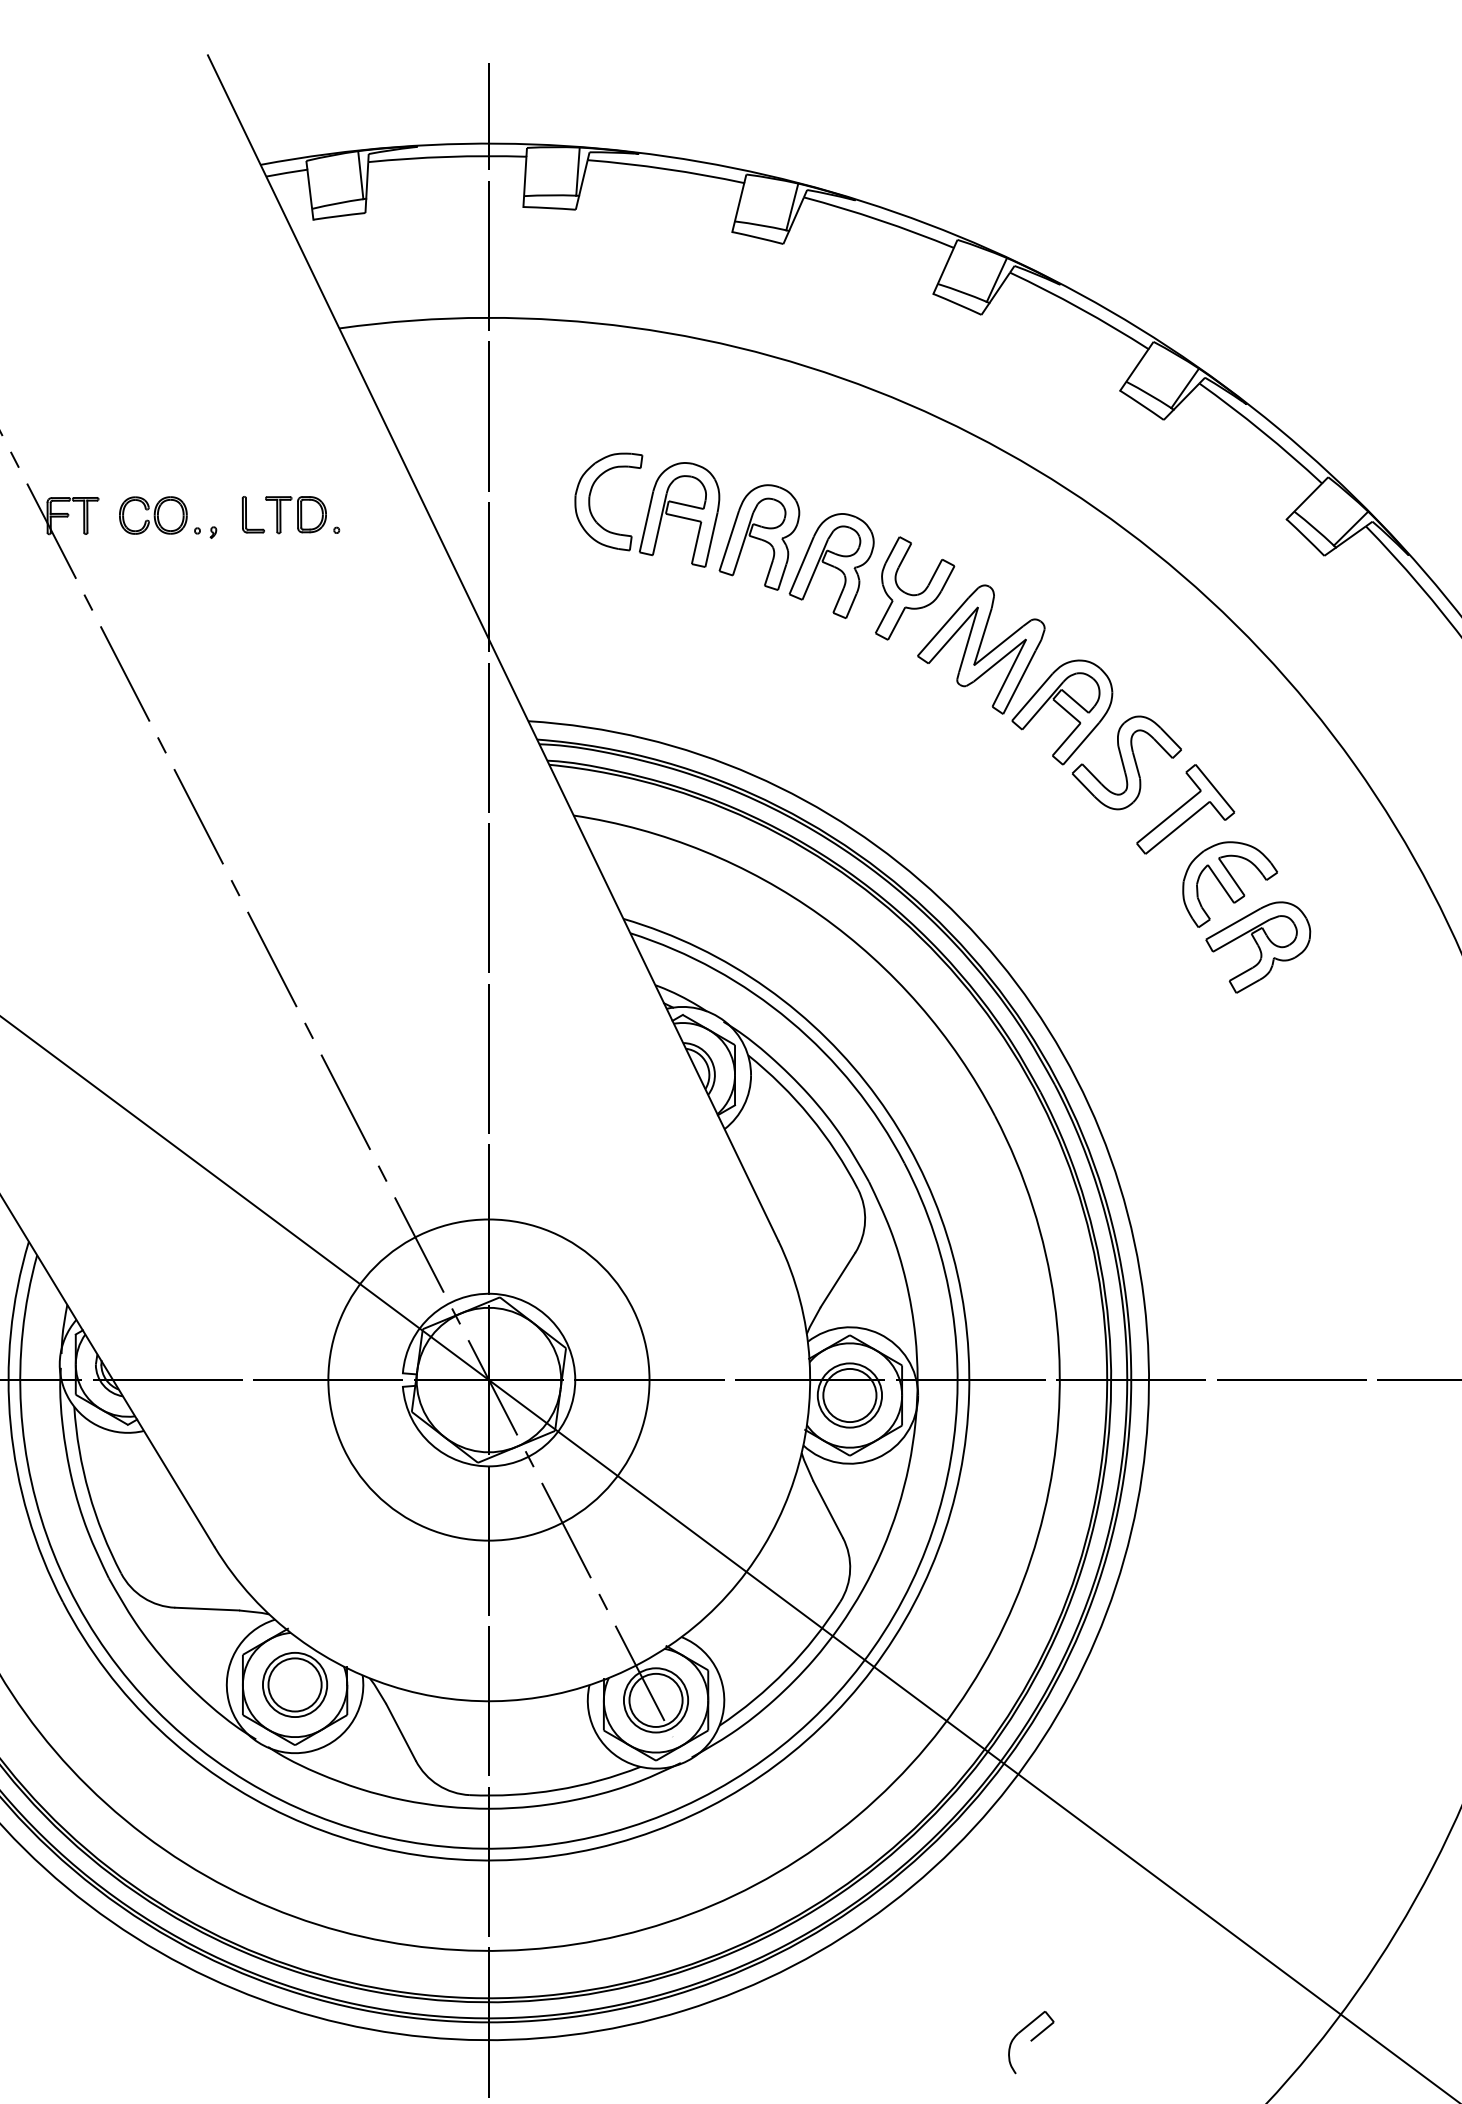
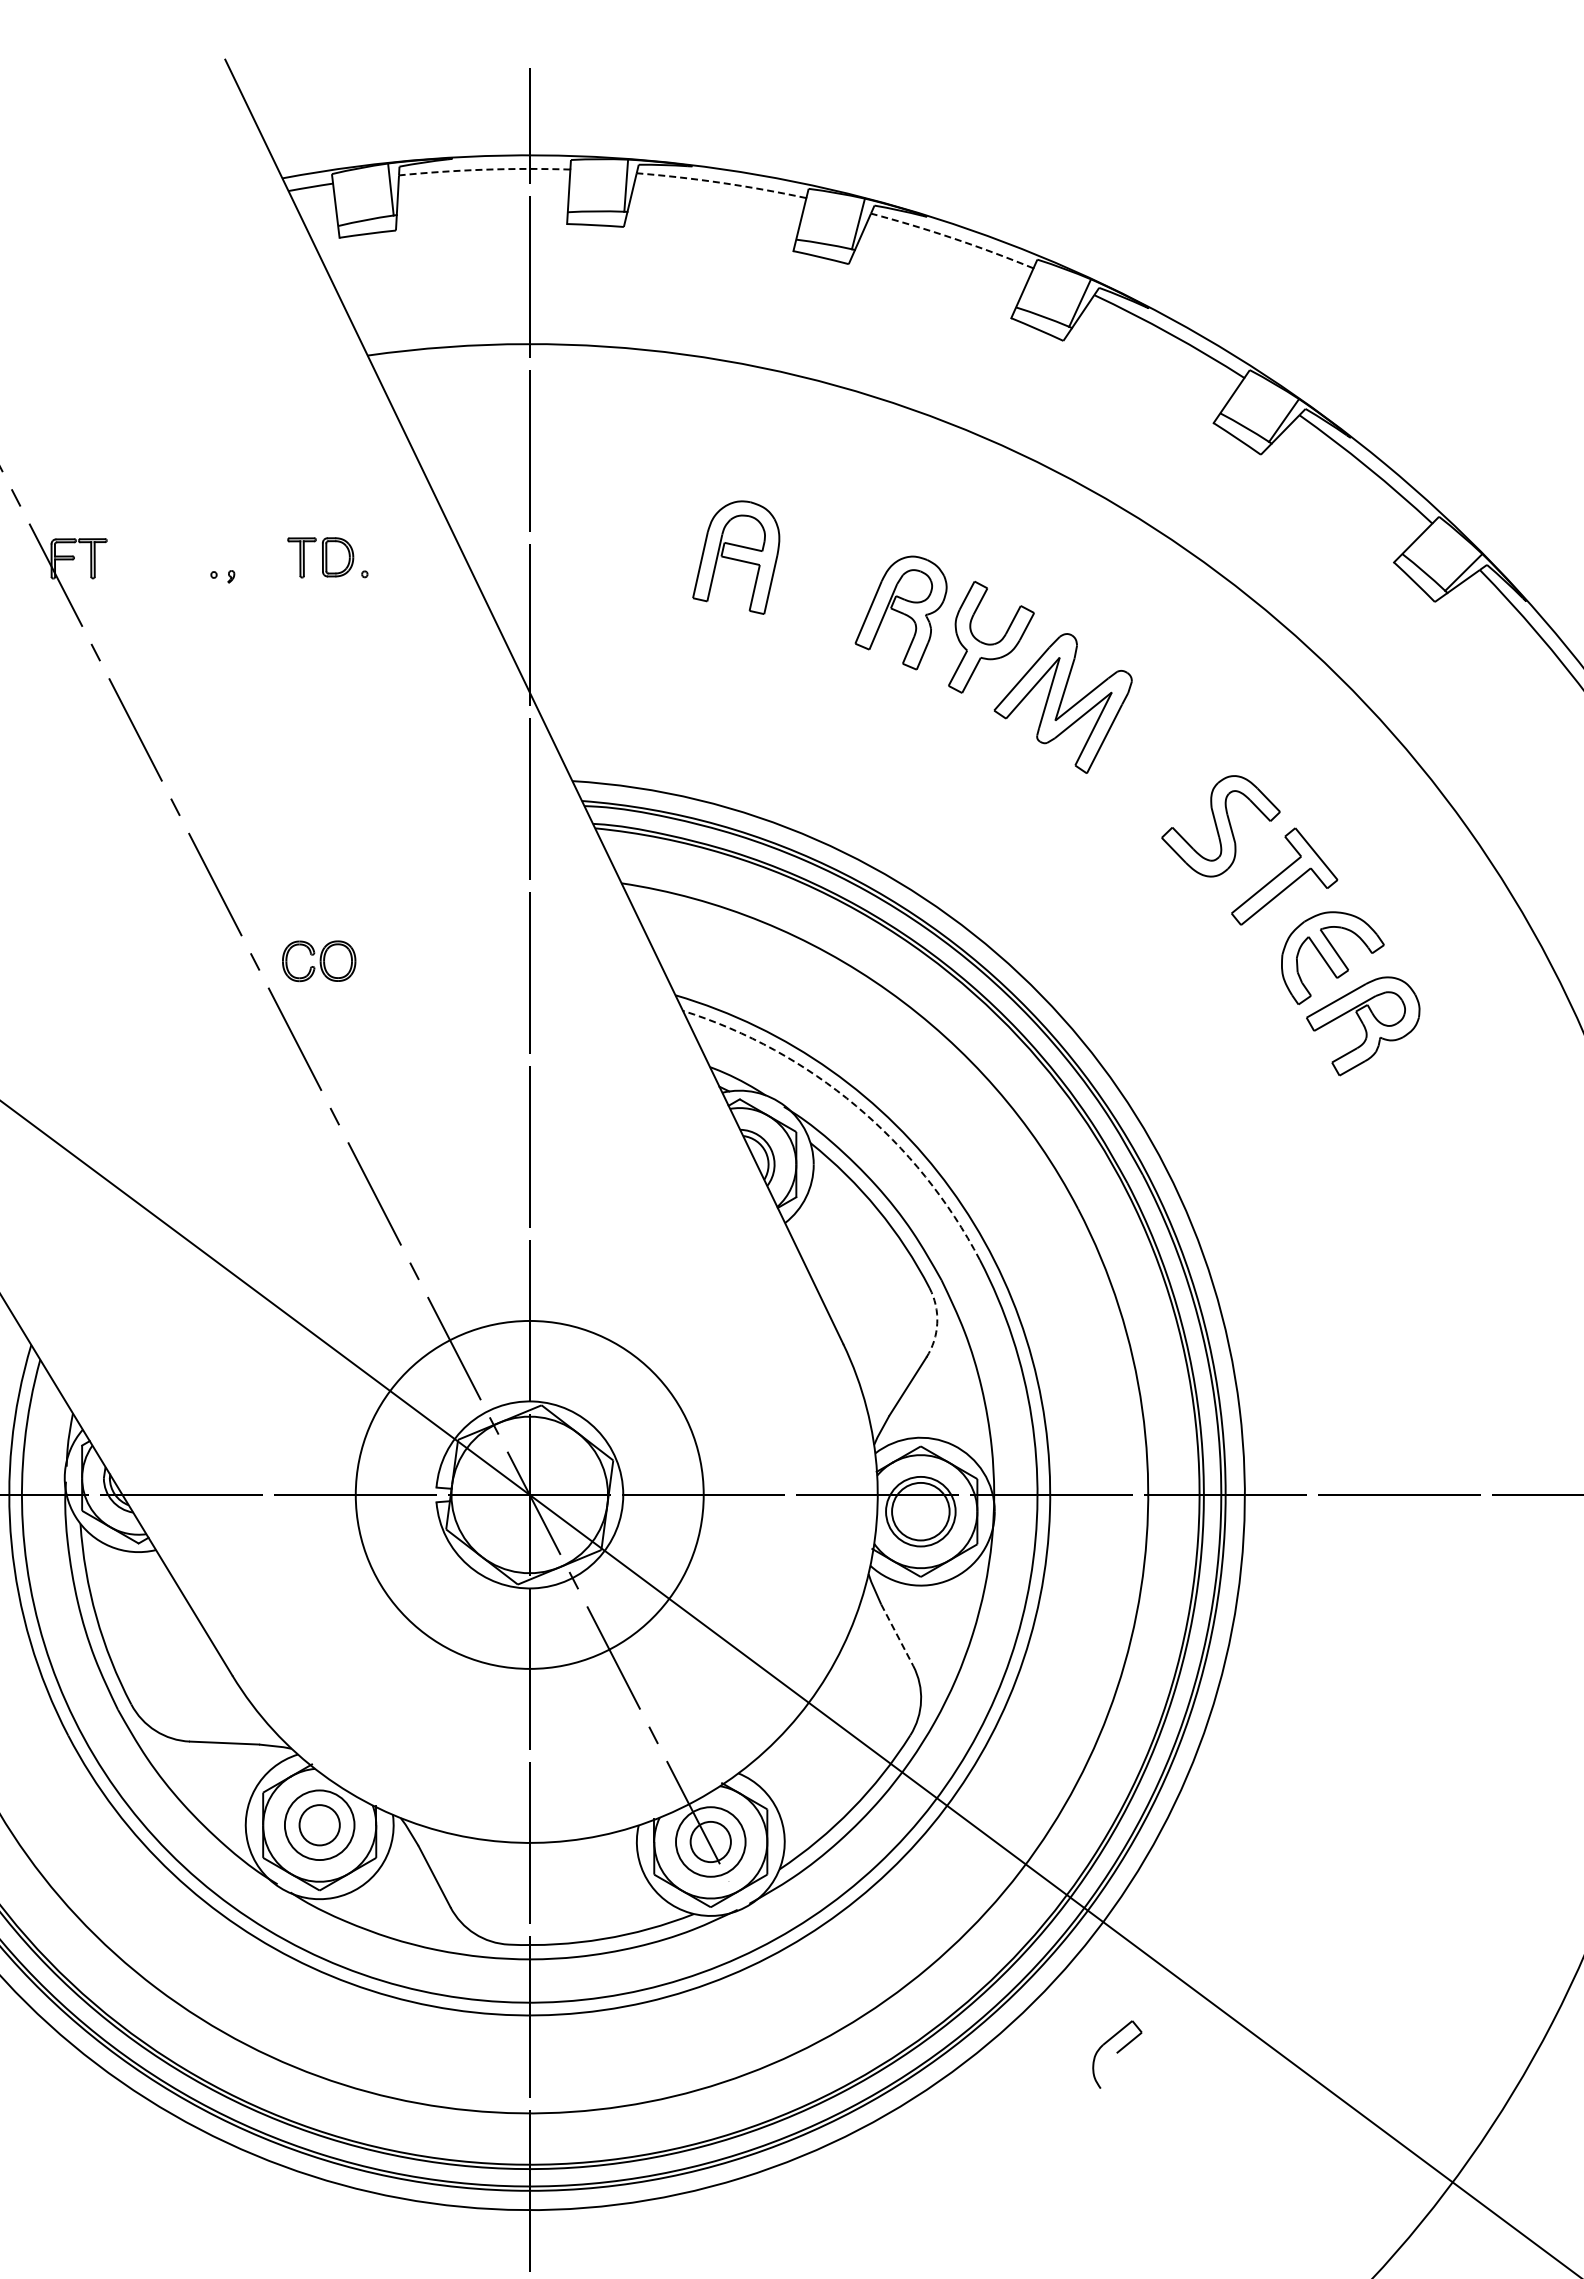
arc: (447, 156) -> (484, 169), solid -> dashed
arc: (665, 168) -> (721, 182), solid -> dashed
arc: (880, 220) -> (953, 238), solid -> dashed
part: (590, 501) -> (639, 543), removed
part: (246, 514) -> (267, 557), removed
part: (153, 515) -> (319, 961), moved
part: (759, 536) -> (822, 581), removed
part: (1061, 712) -> (1150, 771), removed
arc: (790, 1021) -> (856, 1106), solid -> dashed
arc: (865, 1221) -> (937, 1323), solid -> dashed
line: (828, 1509) -> (897, 1635), solid -> dashed
circle: (294, 1685) -> (319, 1825), size x0.7
circle: (655, 1699) -> (710, 1841), size x0.7
part: (1031, 2042) -> (1117, 2054), moved

